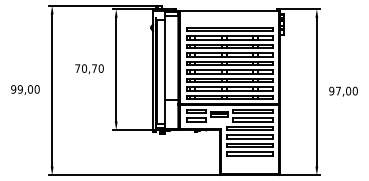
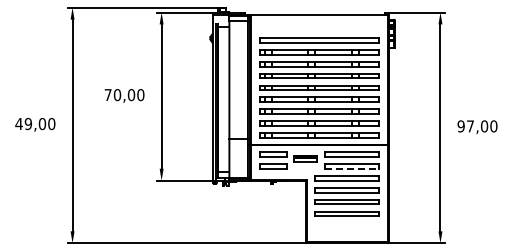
text: (94, 68) -> (131, 95), 70,70 -> 70,00
text: (13, 89) -> (18, 124), 99,00 -> 49,00
line: (253, 121) -> (352, 168), solid -> dashed

